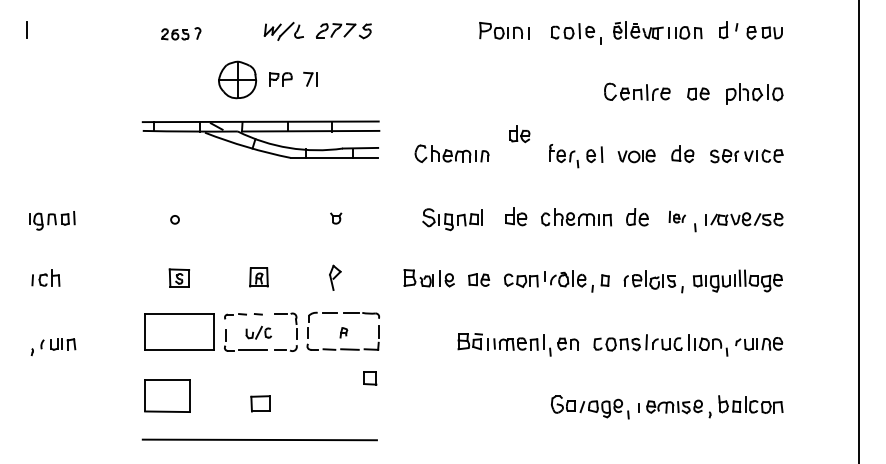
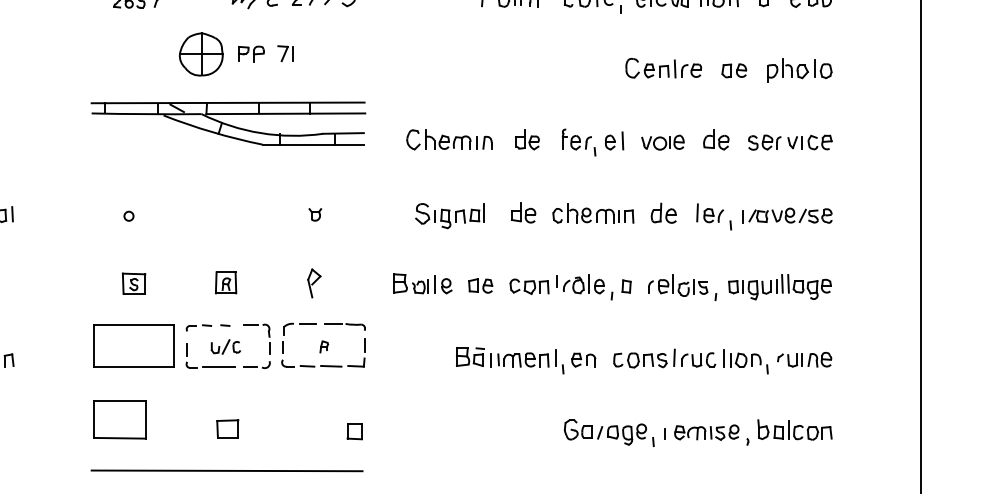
part: (519, 134) -> (527, 140), moved
part: (677, 216) -> (710, 212), size x1.43
part: (370, 378) -> (355, 432), moved

